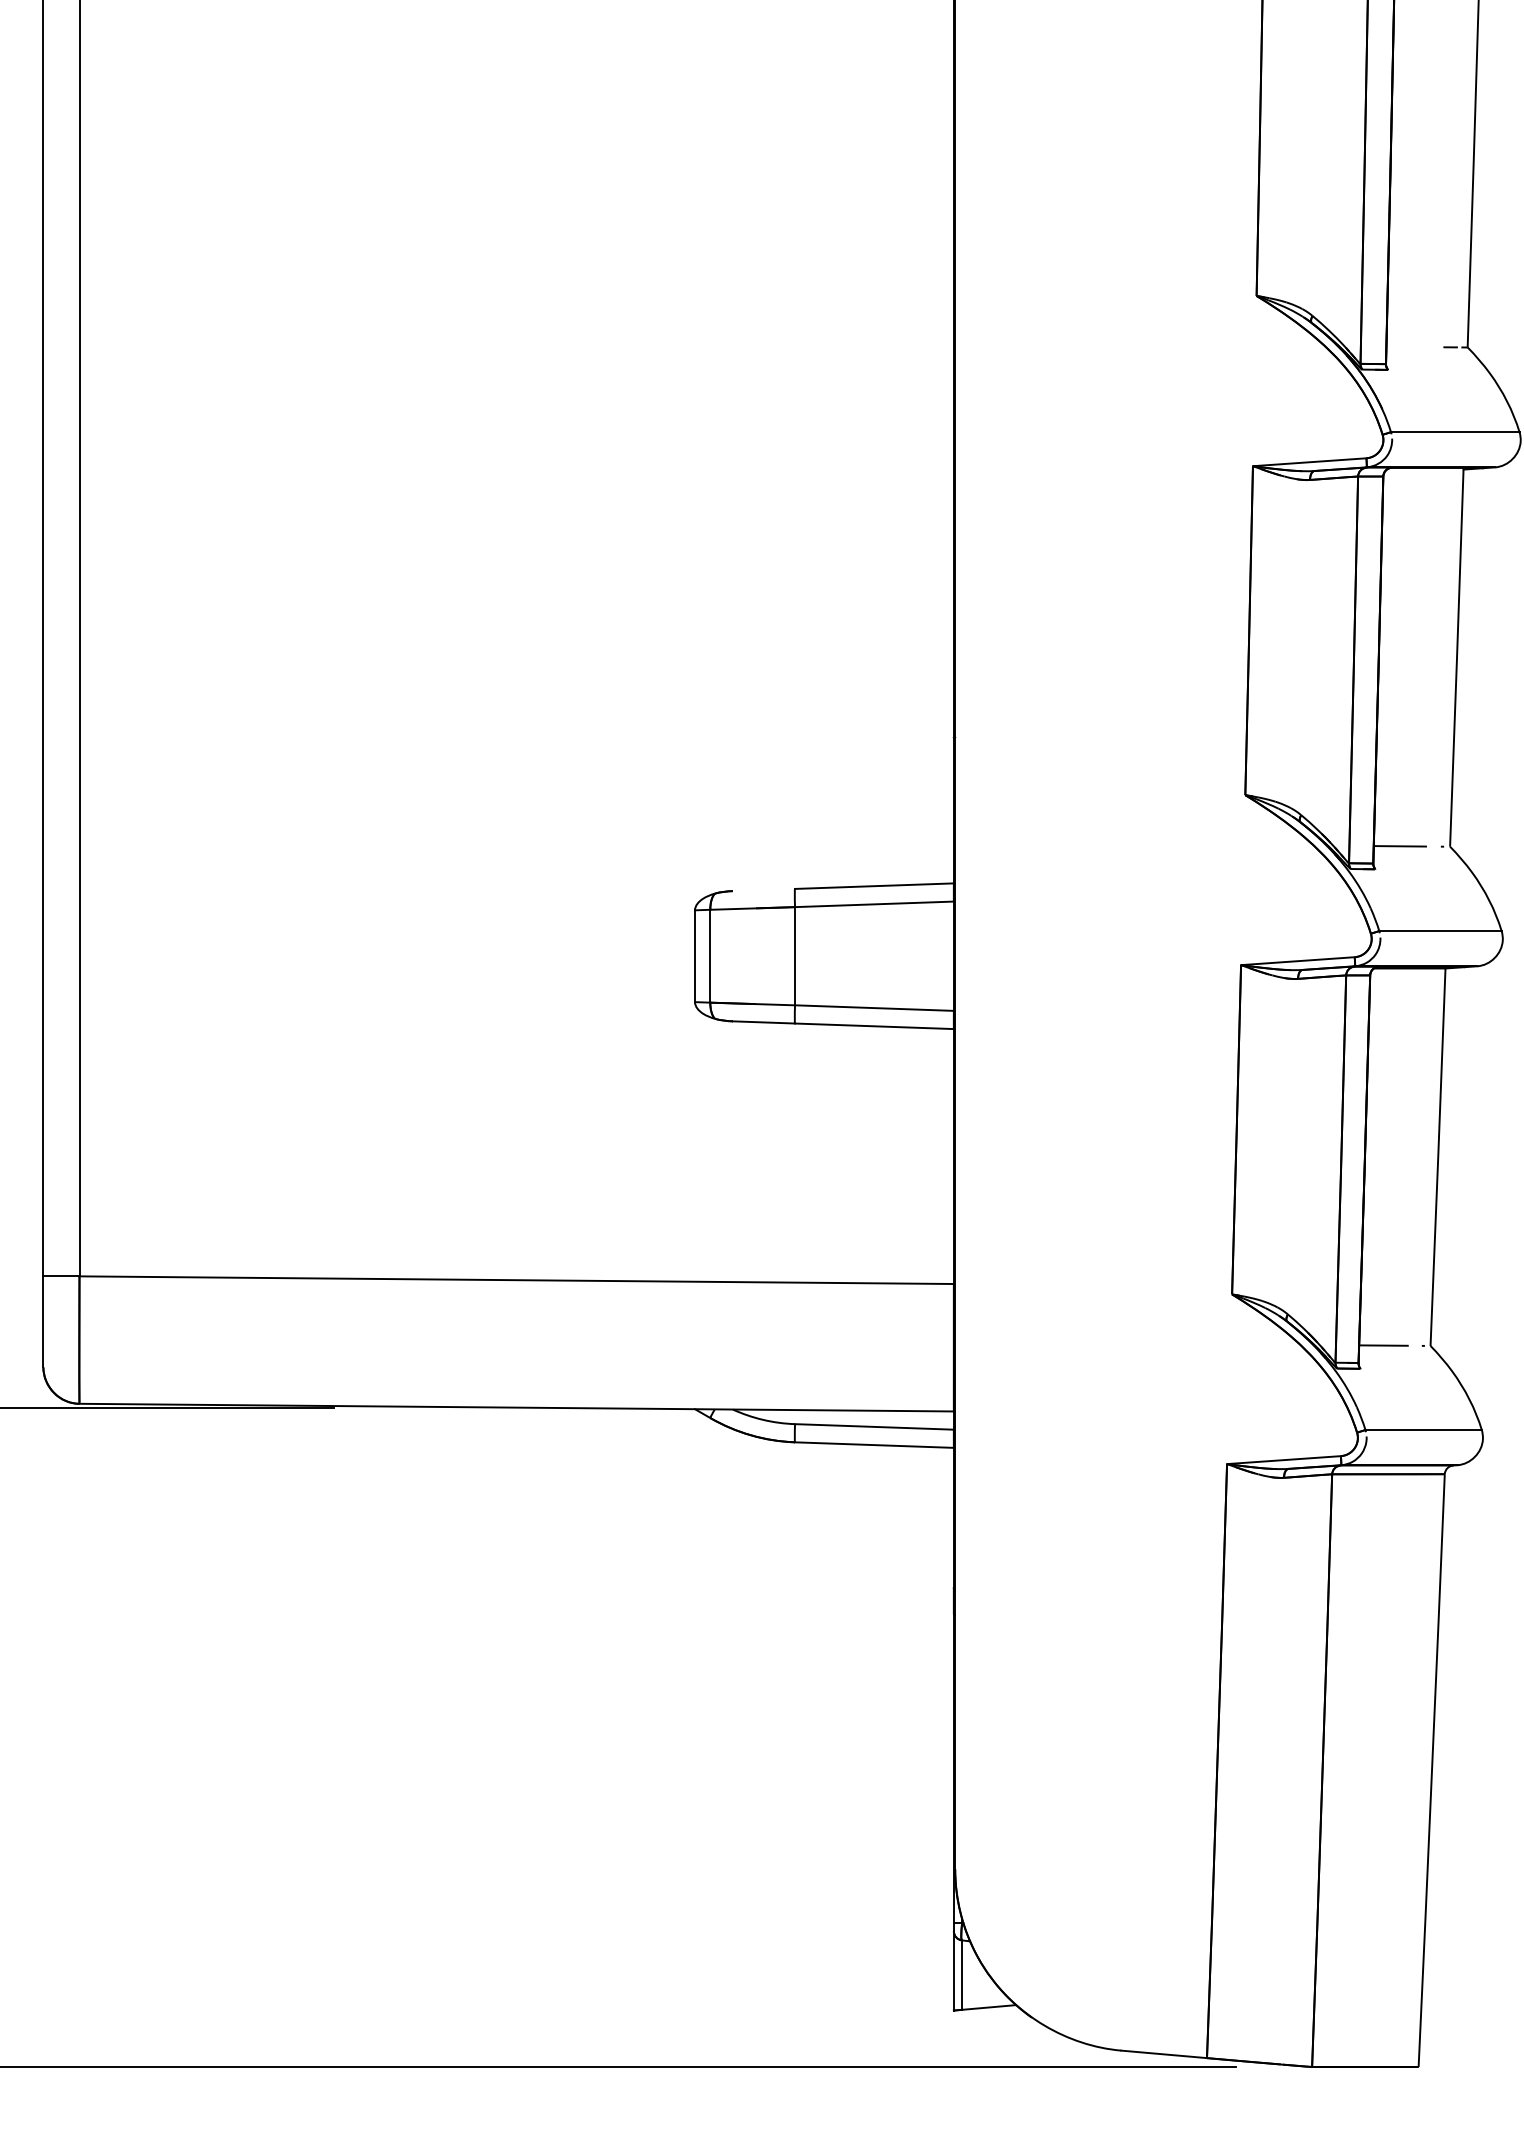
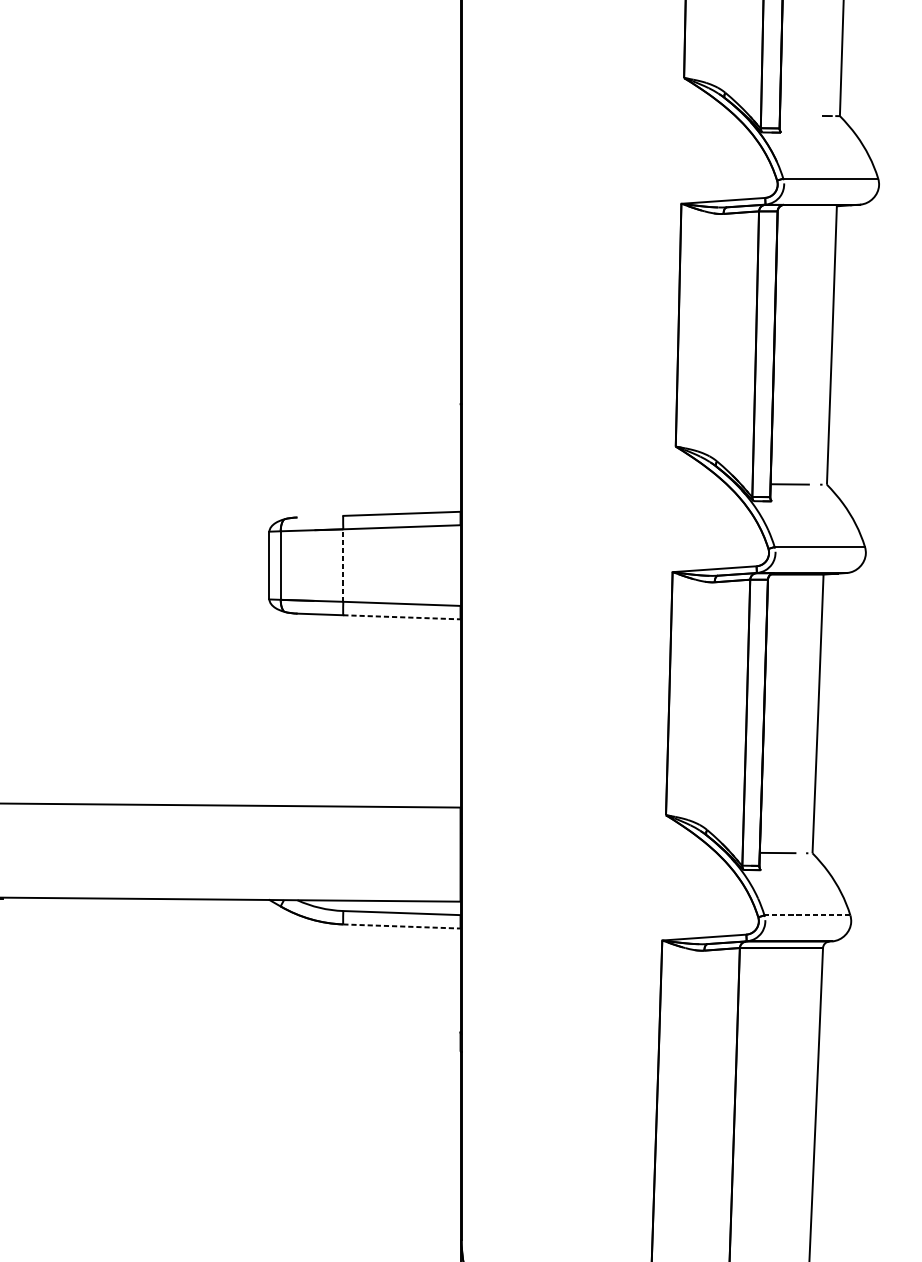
line: (795, 955) -> (343, 565), solid -> dashed
line: (874, 1026) -> (401, 617), solid -> dashed
line: (1423, 1429) -> (807, 914), solid -> dashed
line: (874, 1445) -> (401, 926), solid -> dashed

